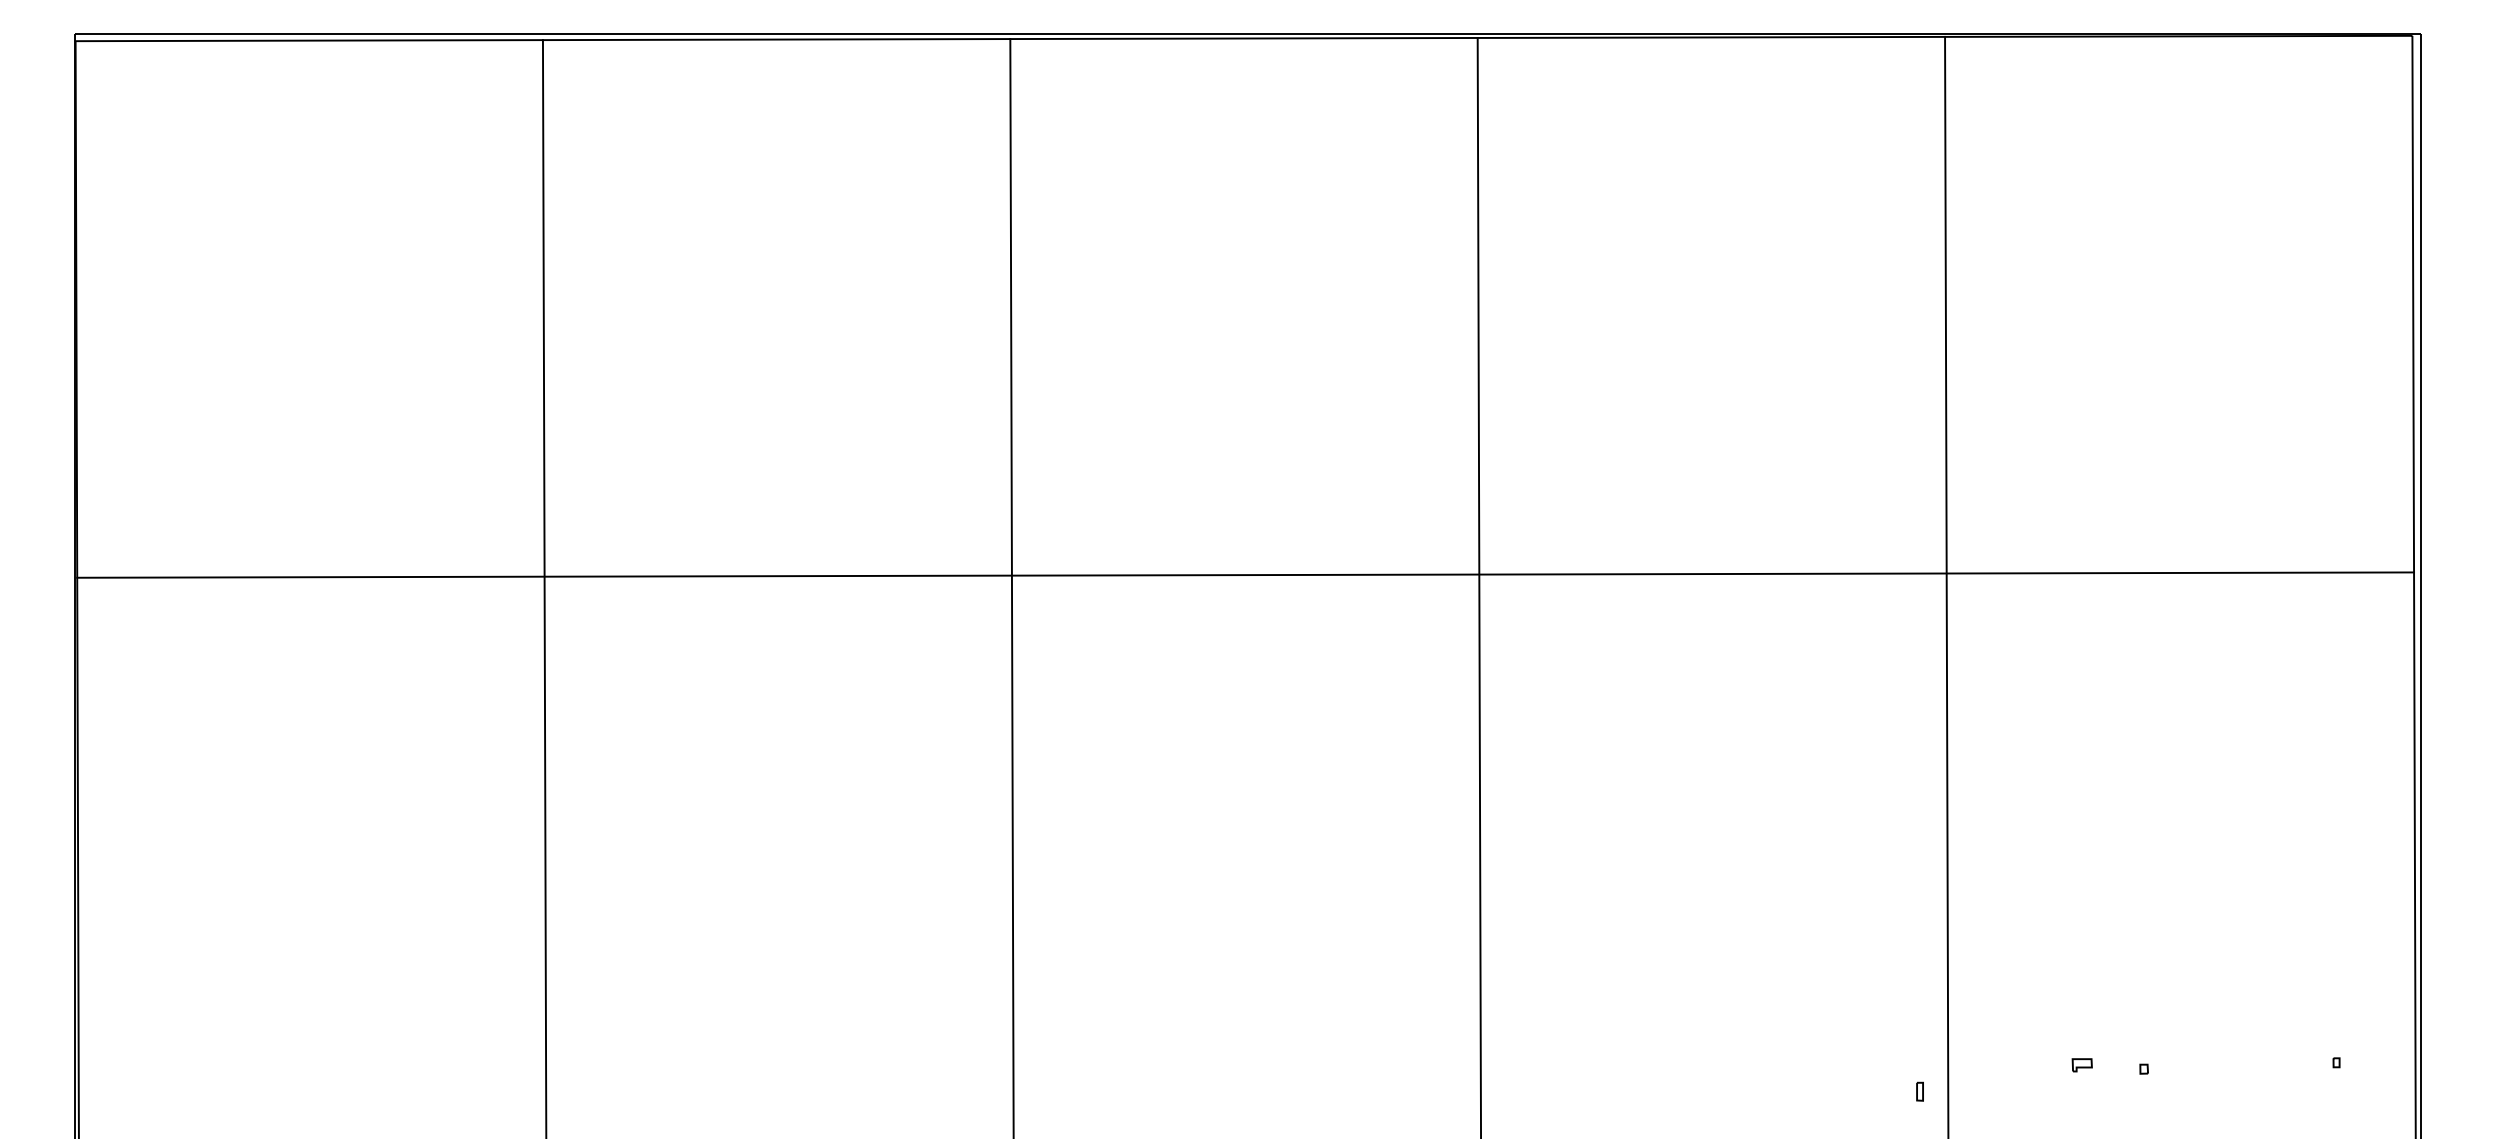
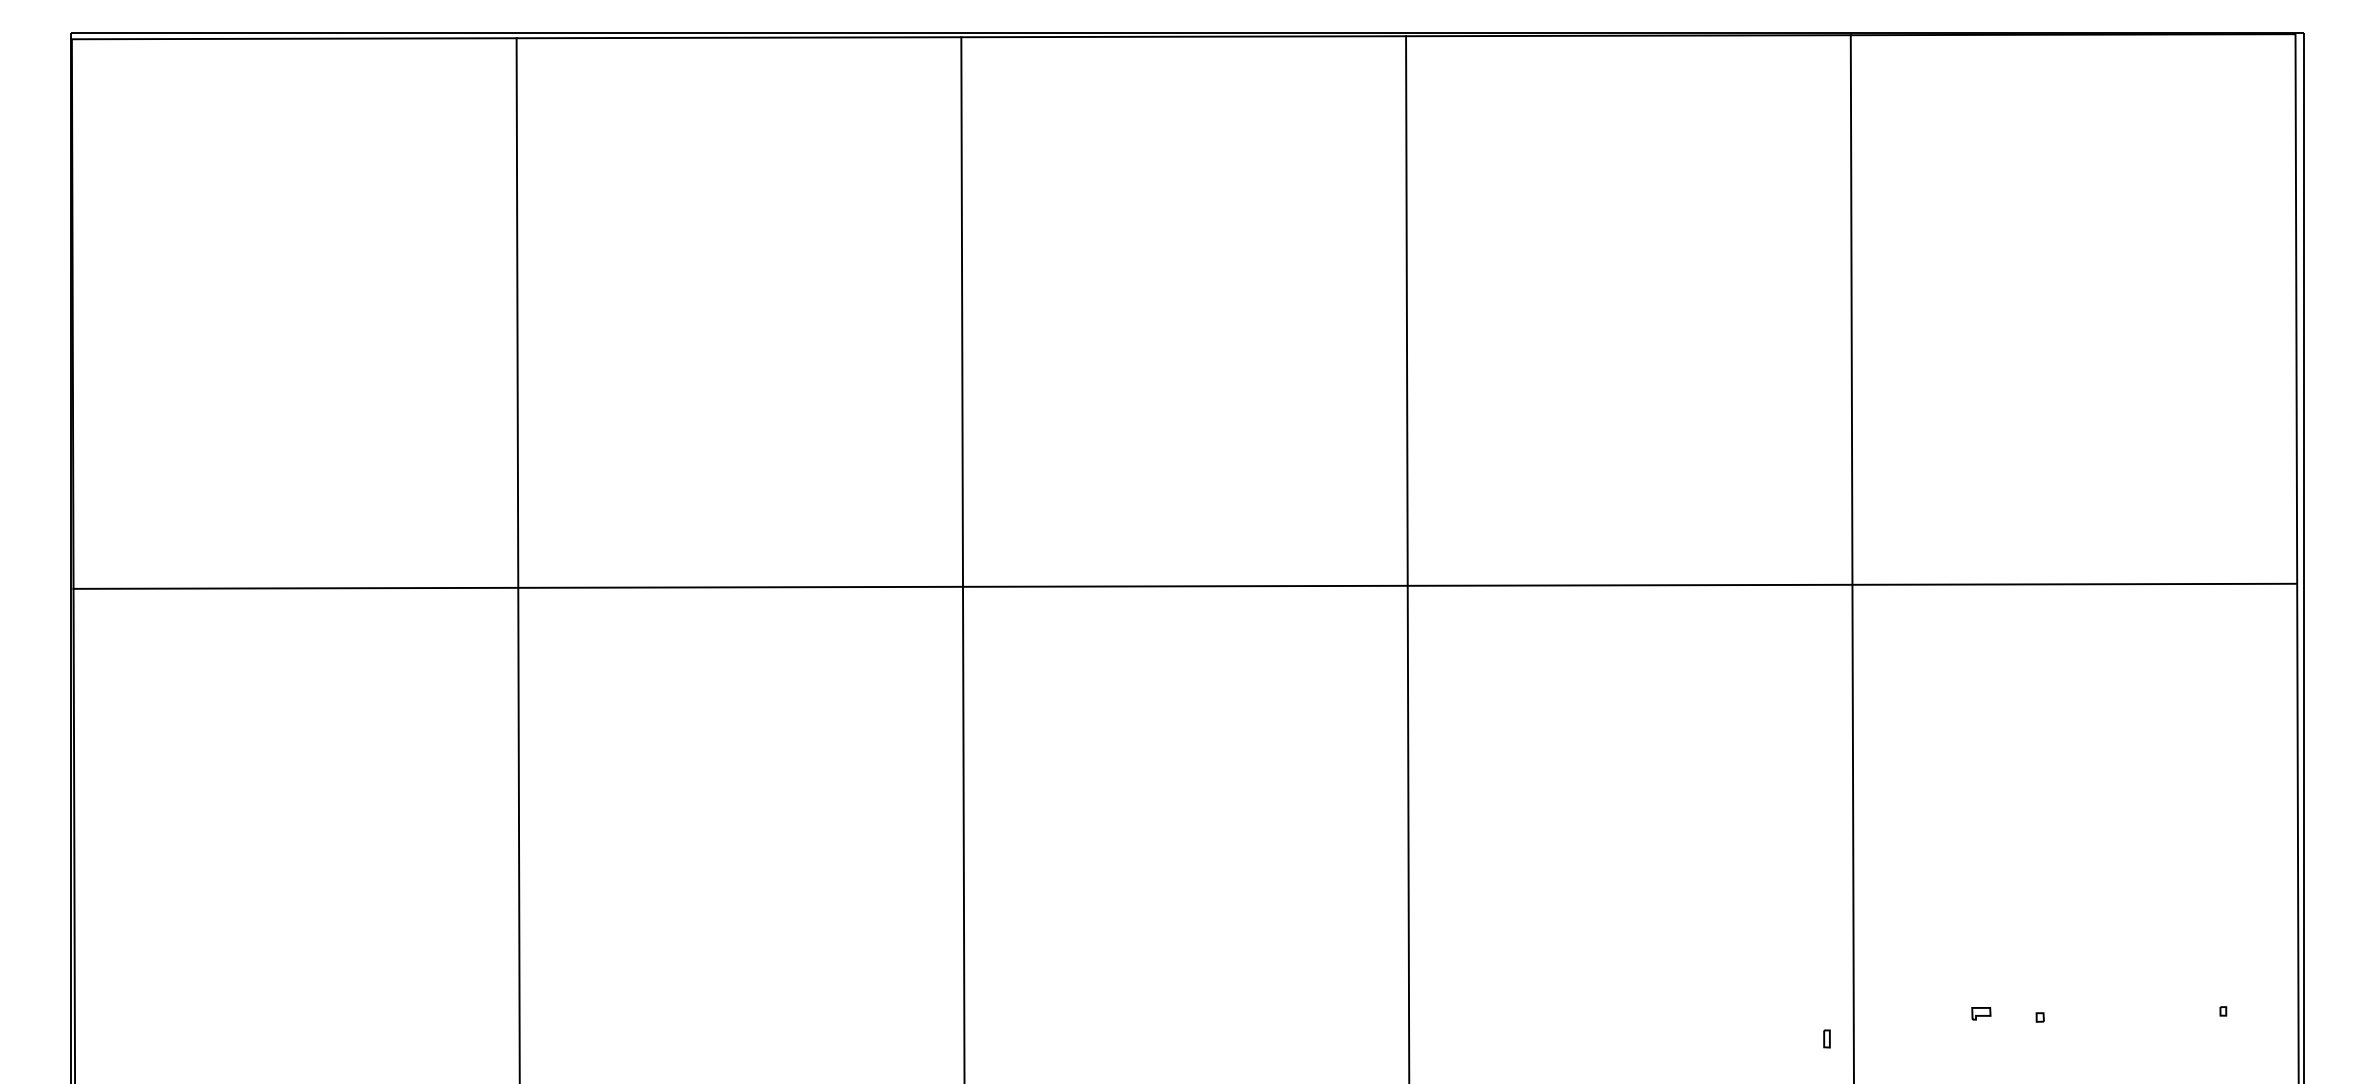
line: (1245, 574) -> (1185, 585), moved

